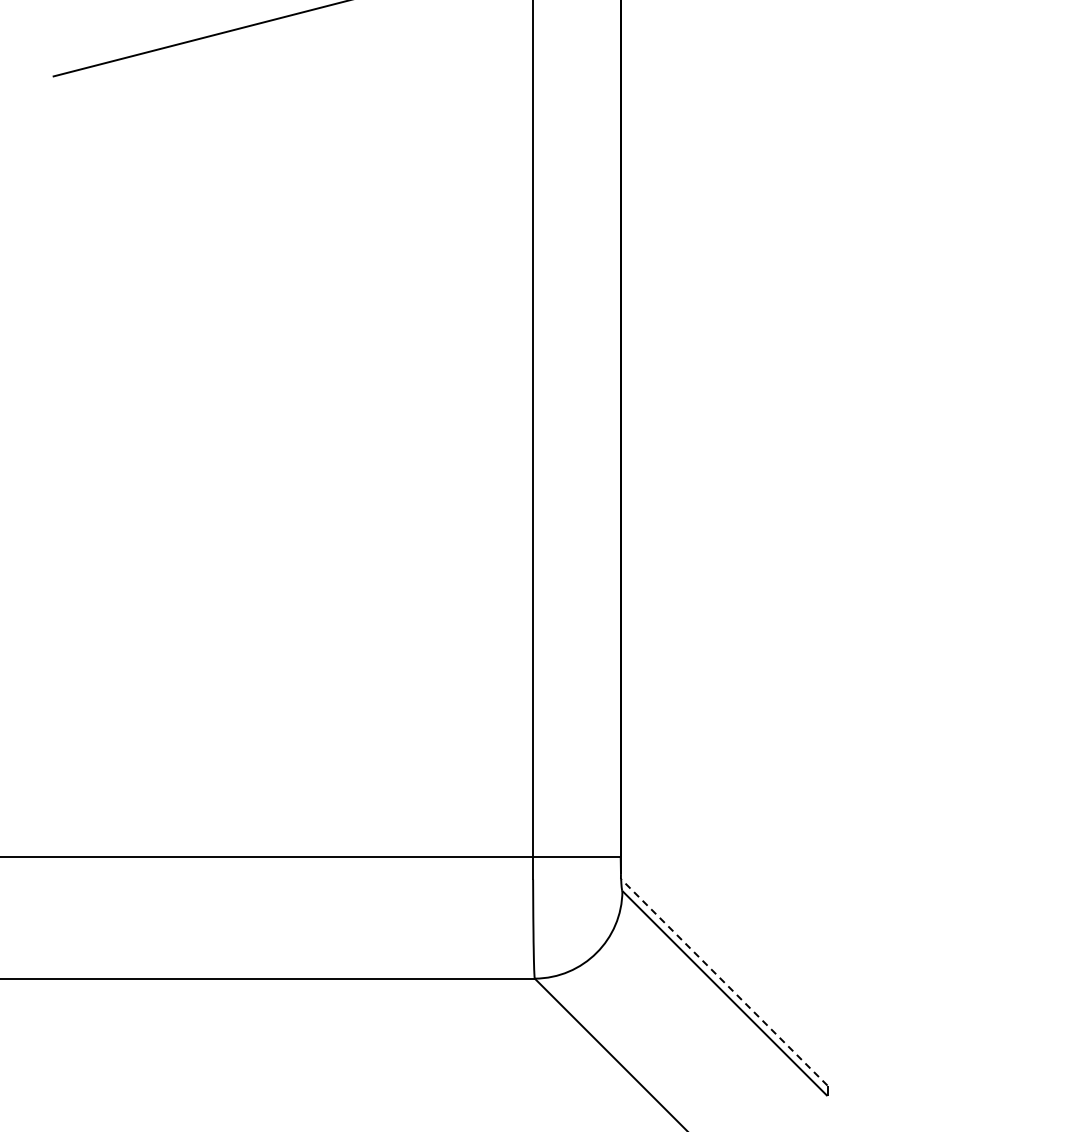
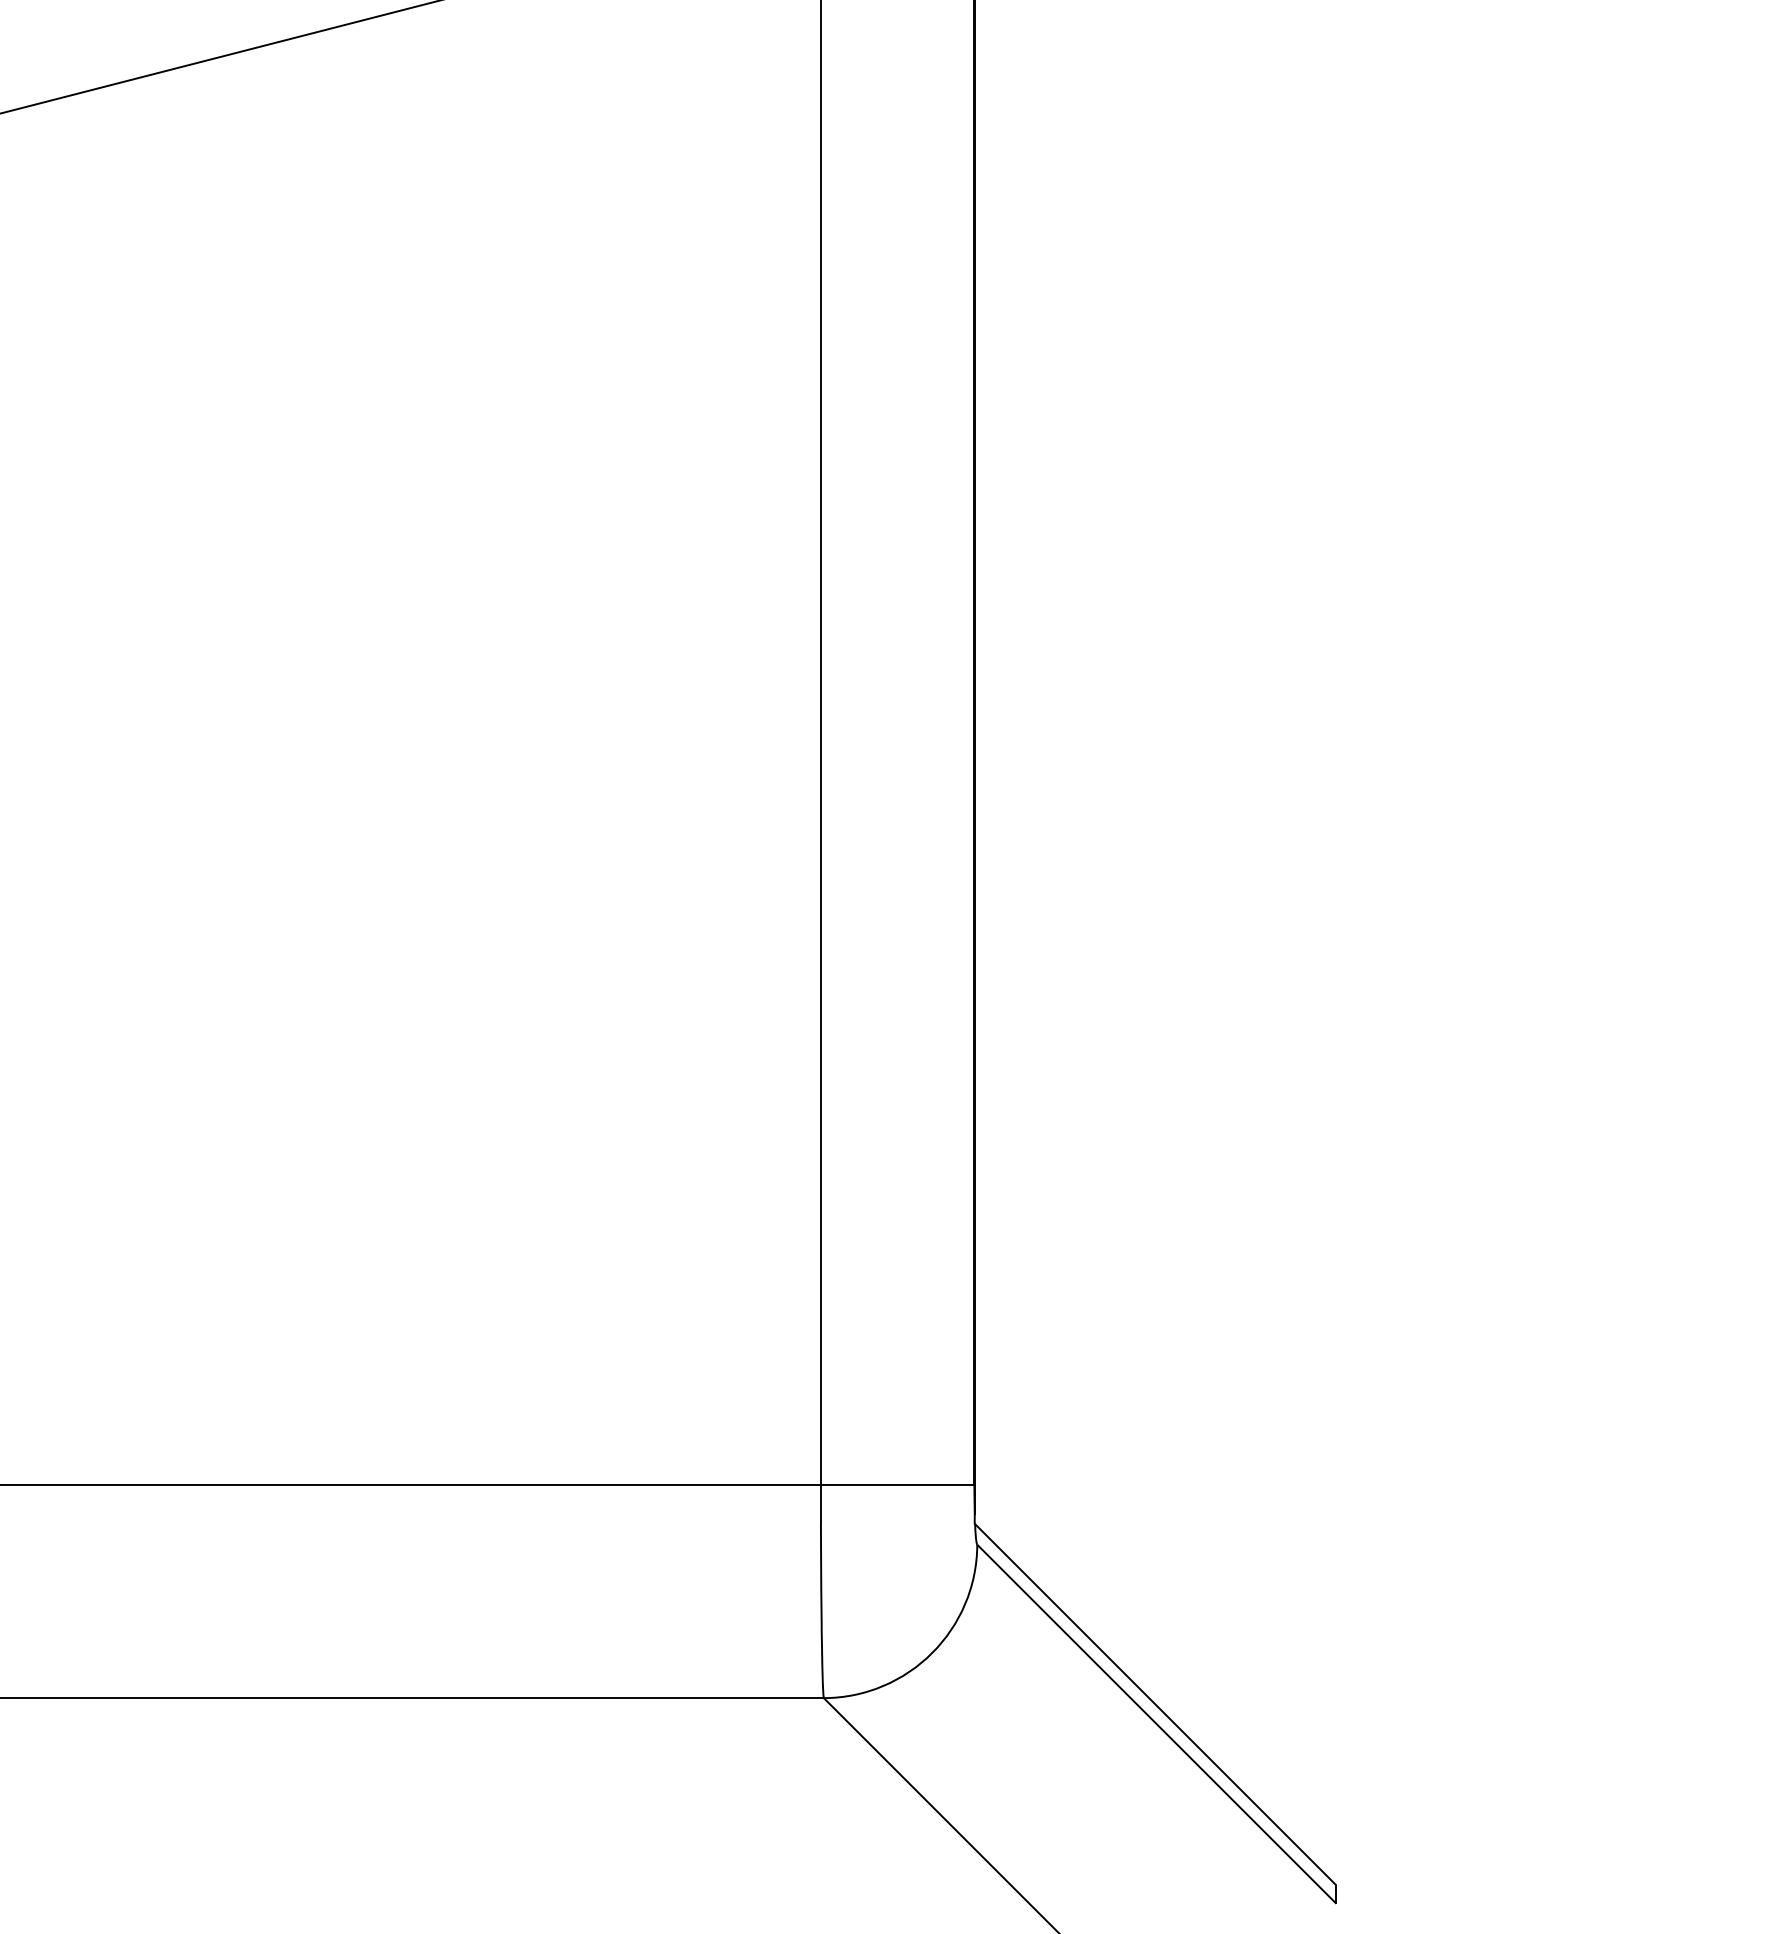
line: (724, 982) -> (1156, 1704), dashed -> solid

